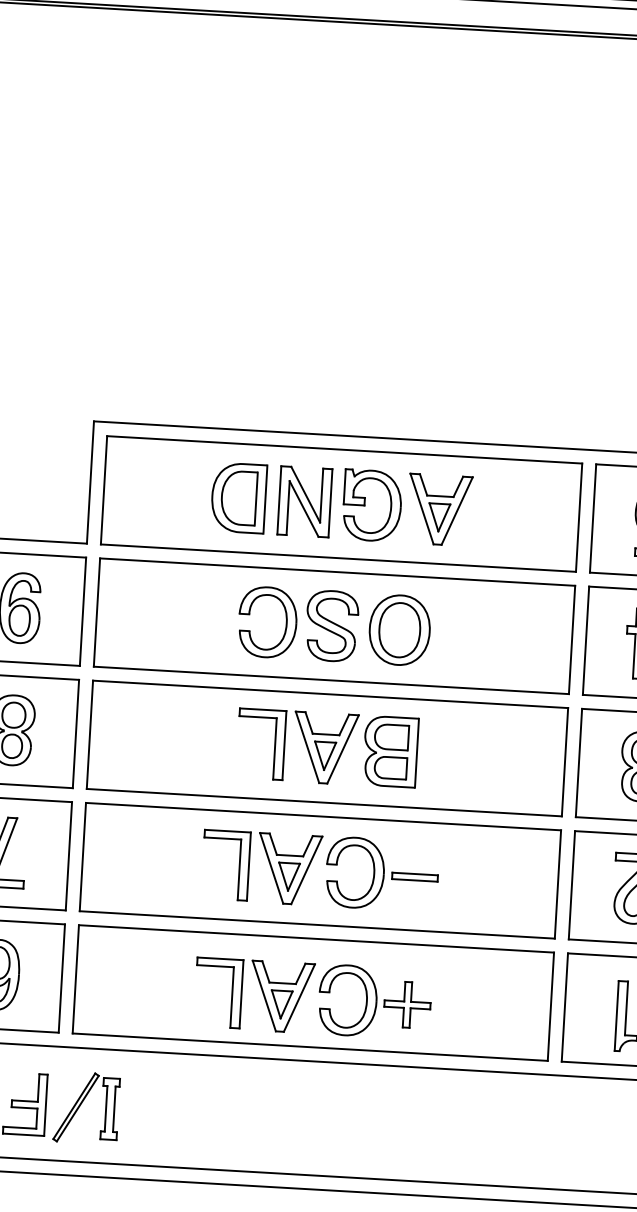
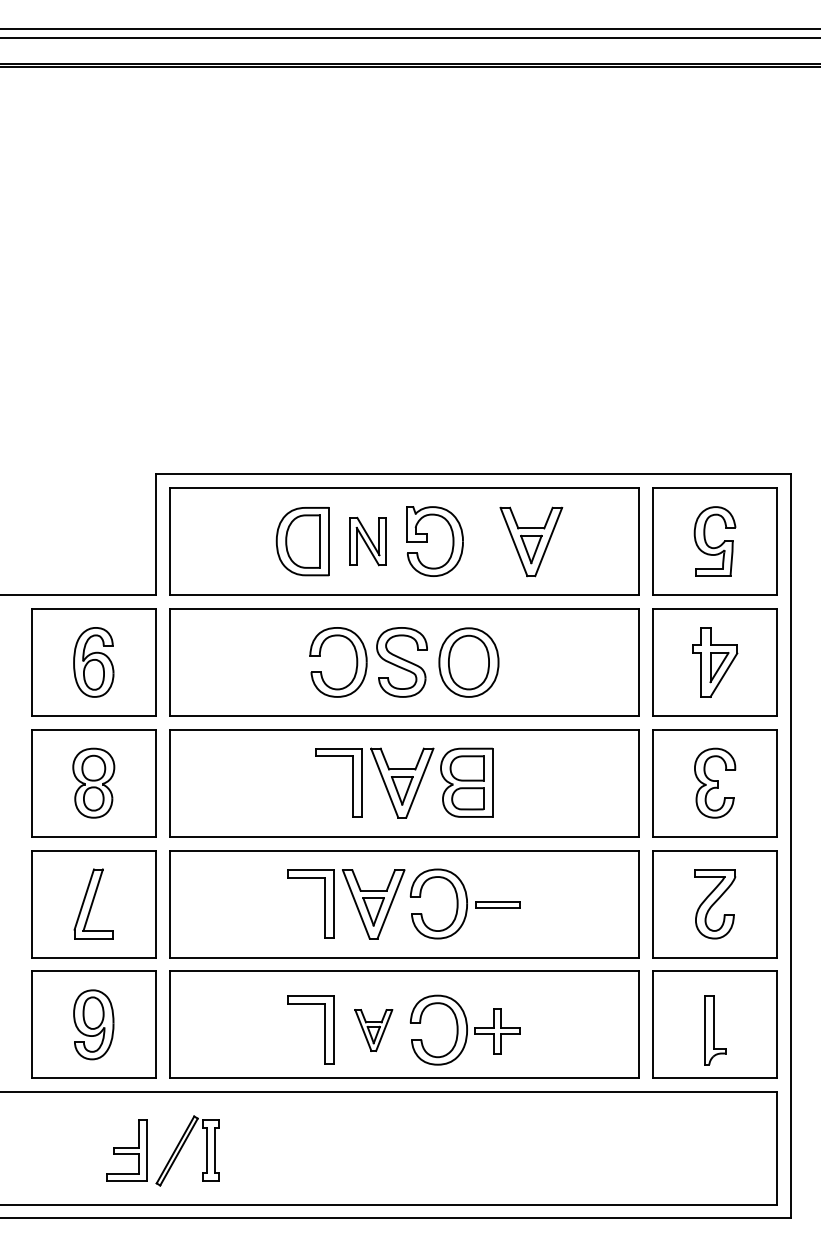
part: (304, 501) -> (367, 541), size x0.7
part: (439, 509) -> (531, 541), moved
part: (281, 996) -> (373, 1030), size x0.6

